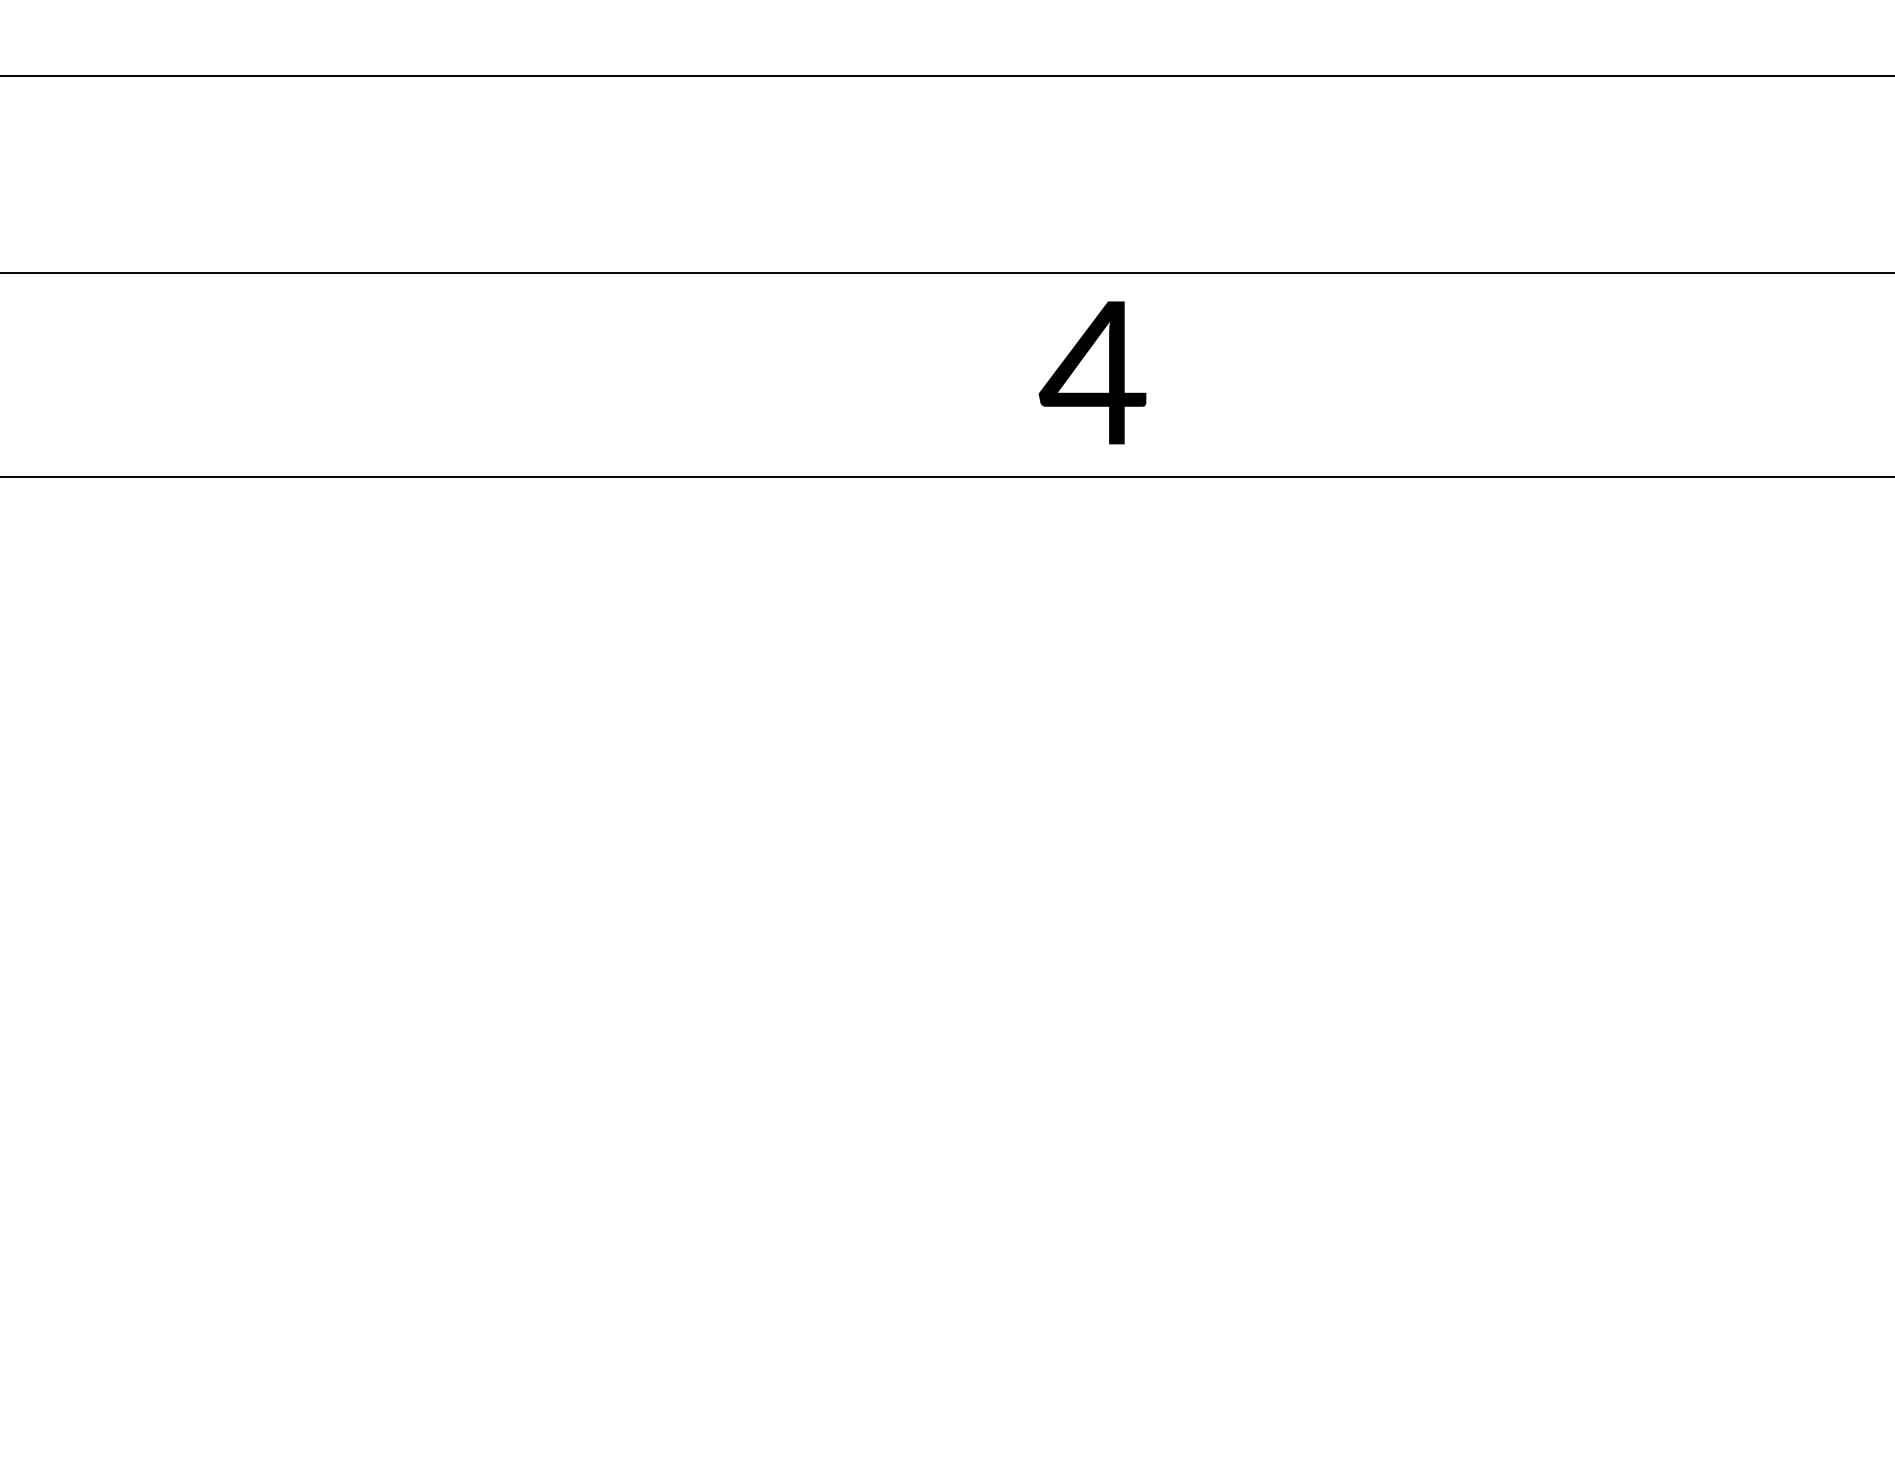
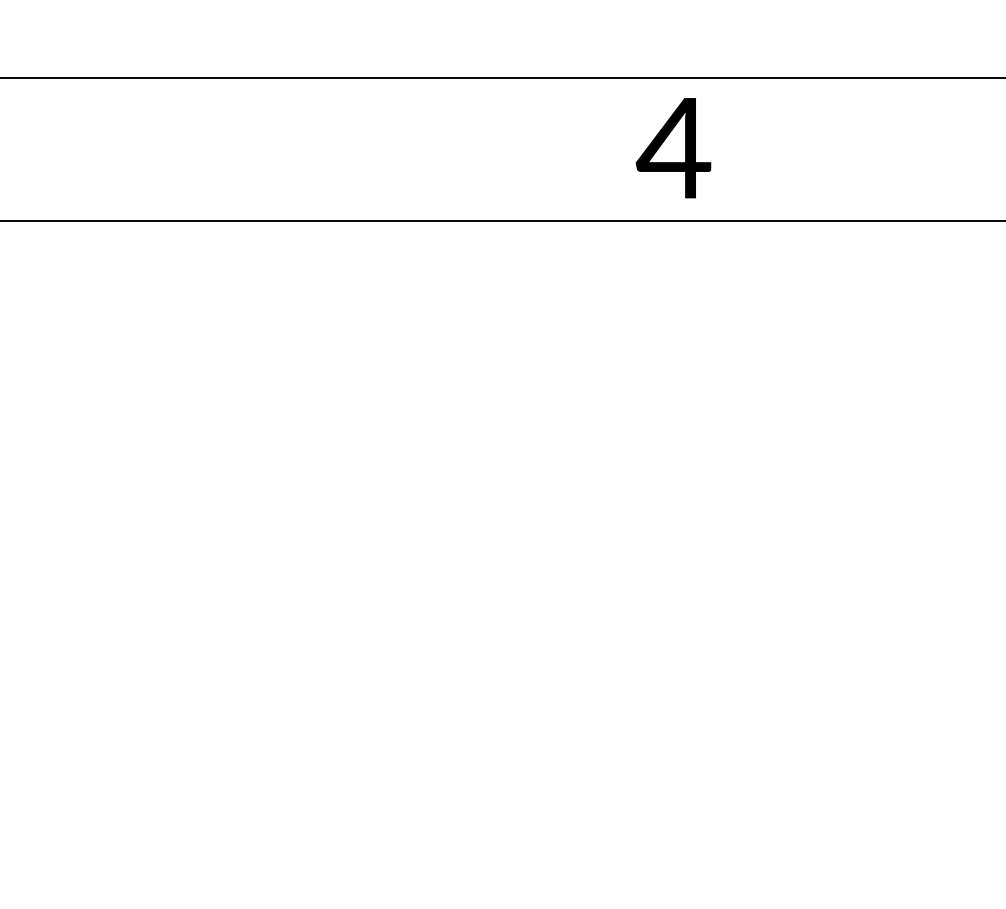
text: (1092, 372) -> (673, 147), moved

